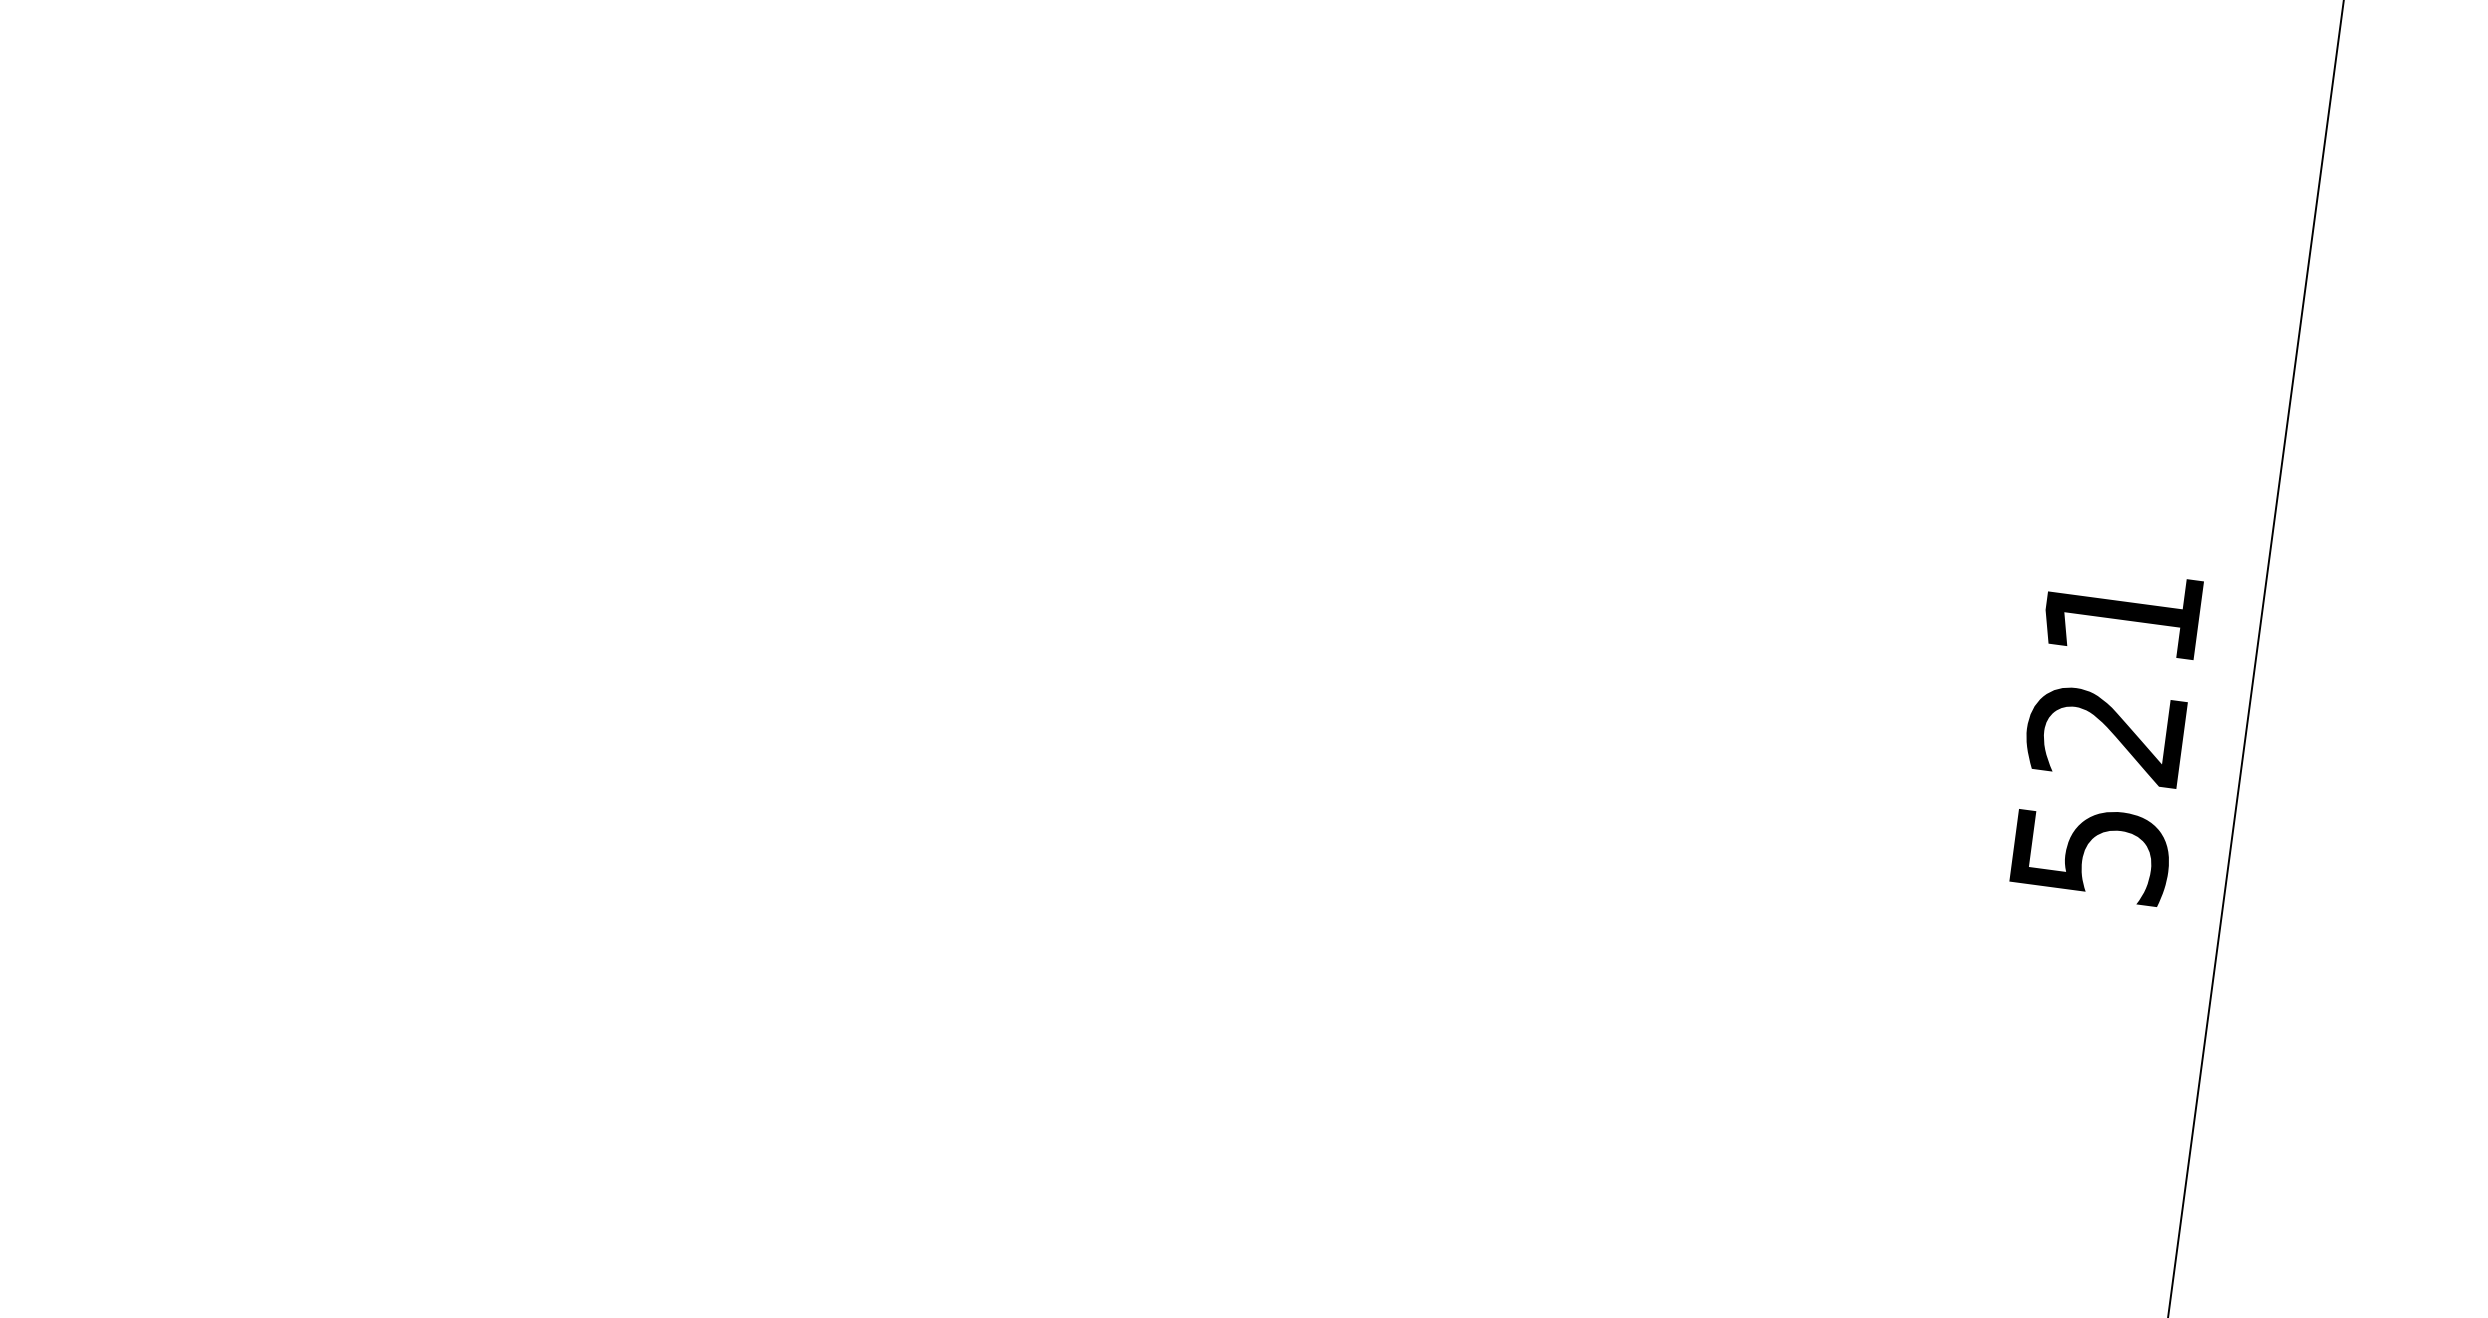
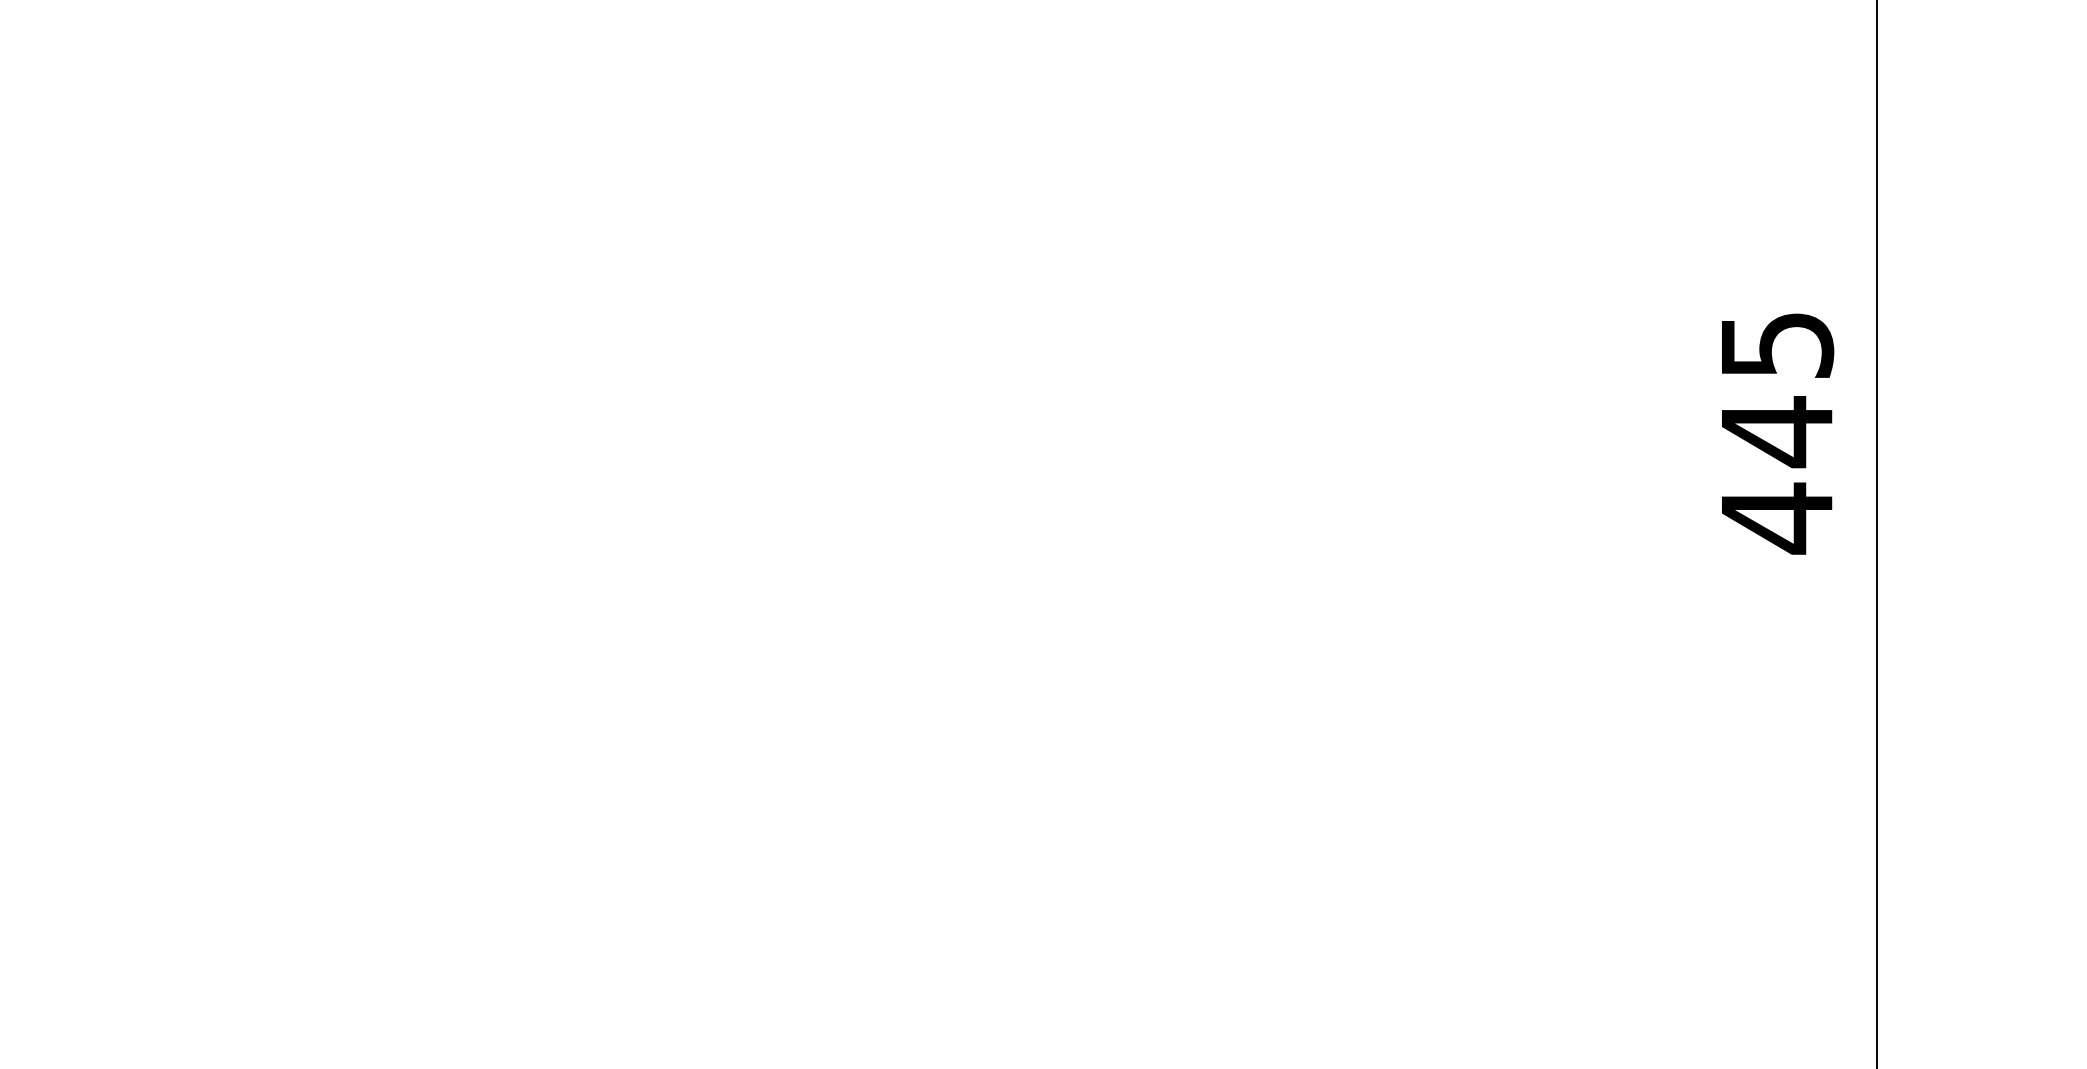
text: (2106, 735) -> (1777, 433), 521 -> 445

